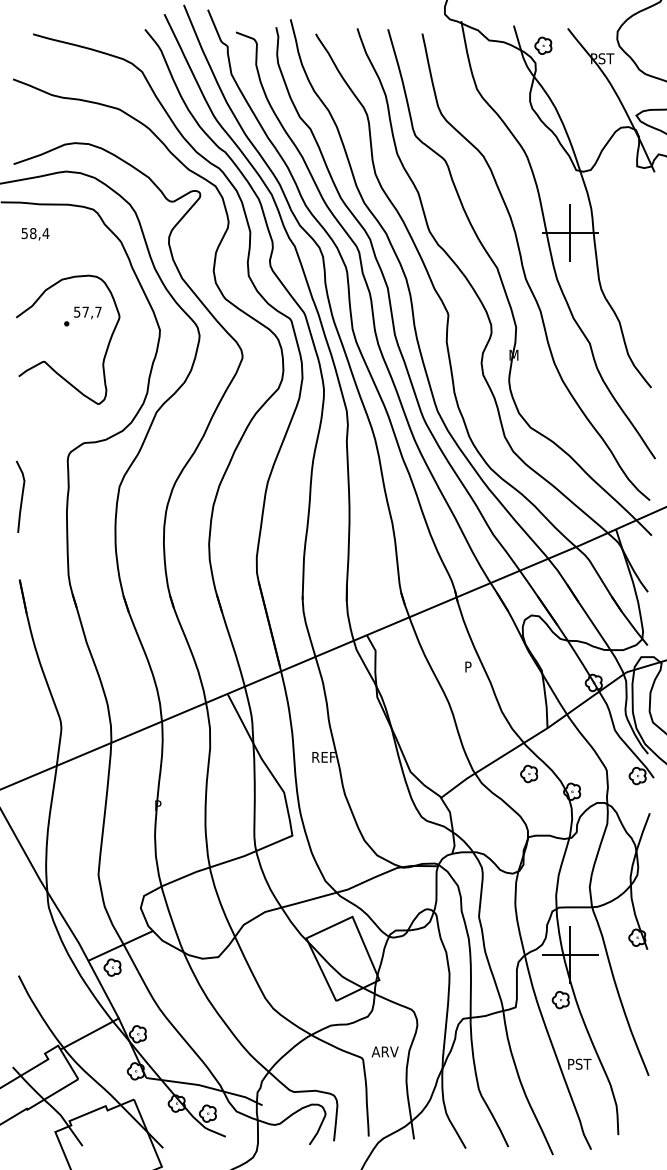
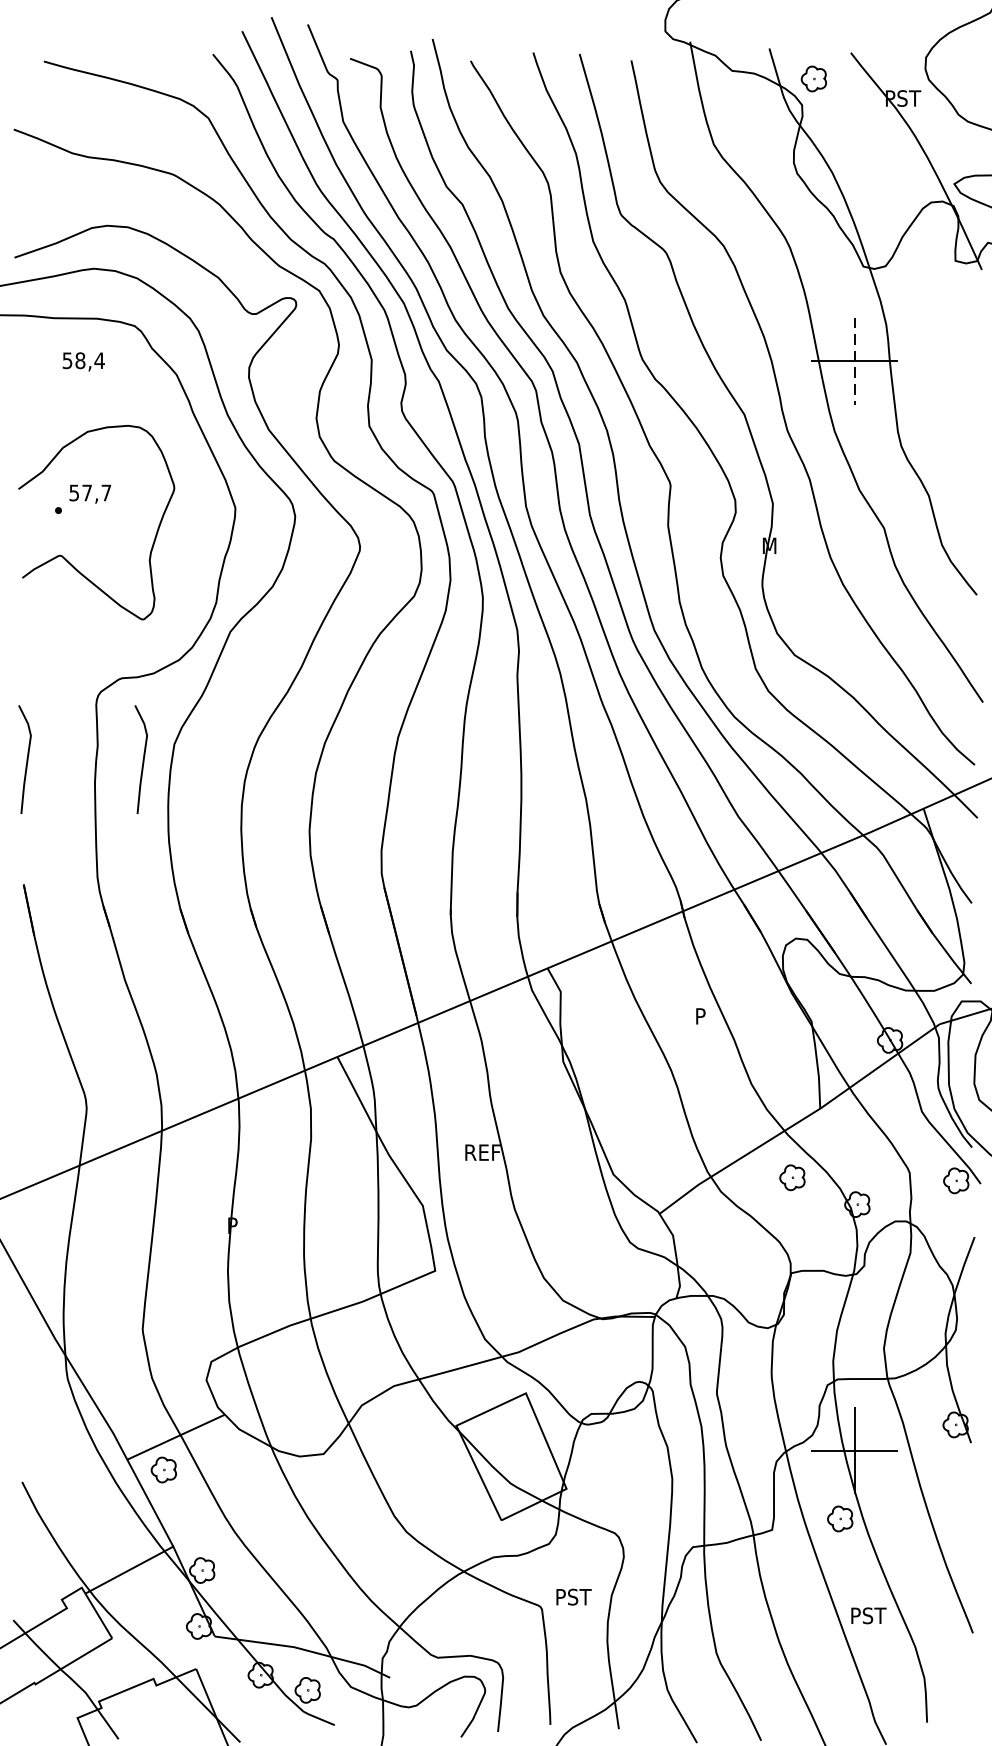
line: (570, 232) -> (854, 360), solid -> dashed
text: (35, 234) -> (83, 362), moved
part: (82, 316) -> (82, 499), moved
curve: (98, 496) -> (142, 759), added
text: (384, 1051) -> (574, 1596), ARV -> PST

